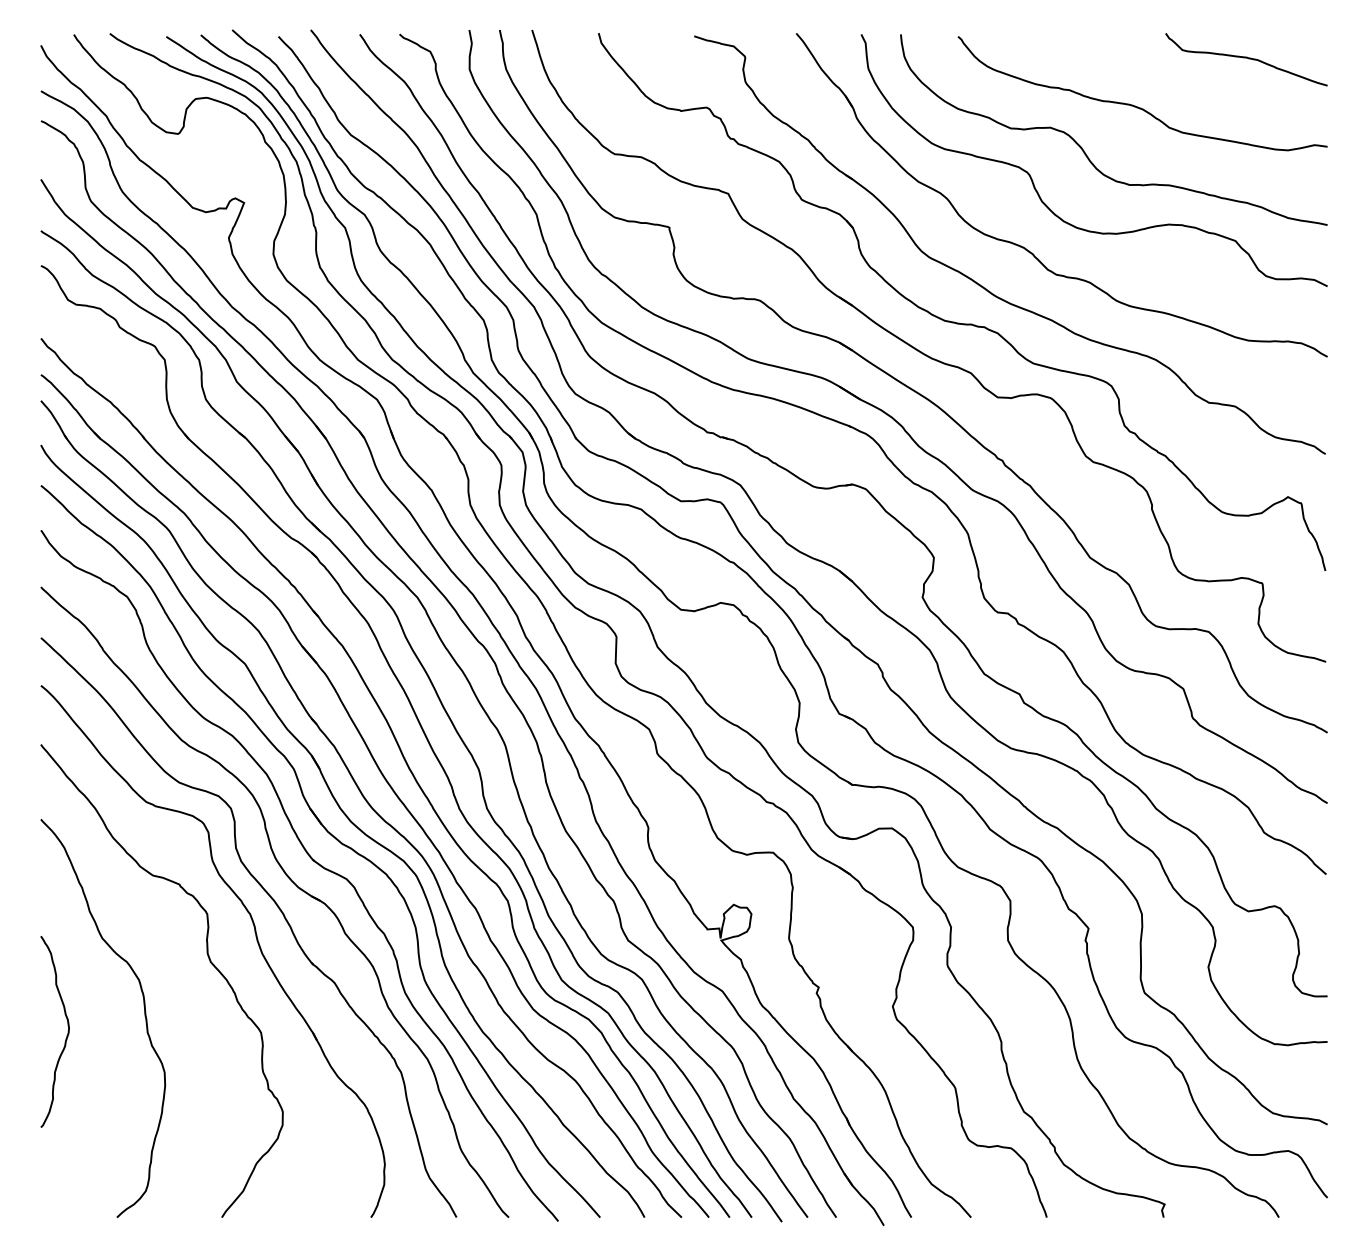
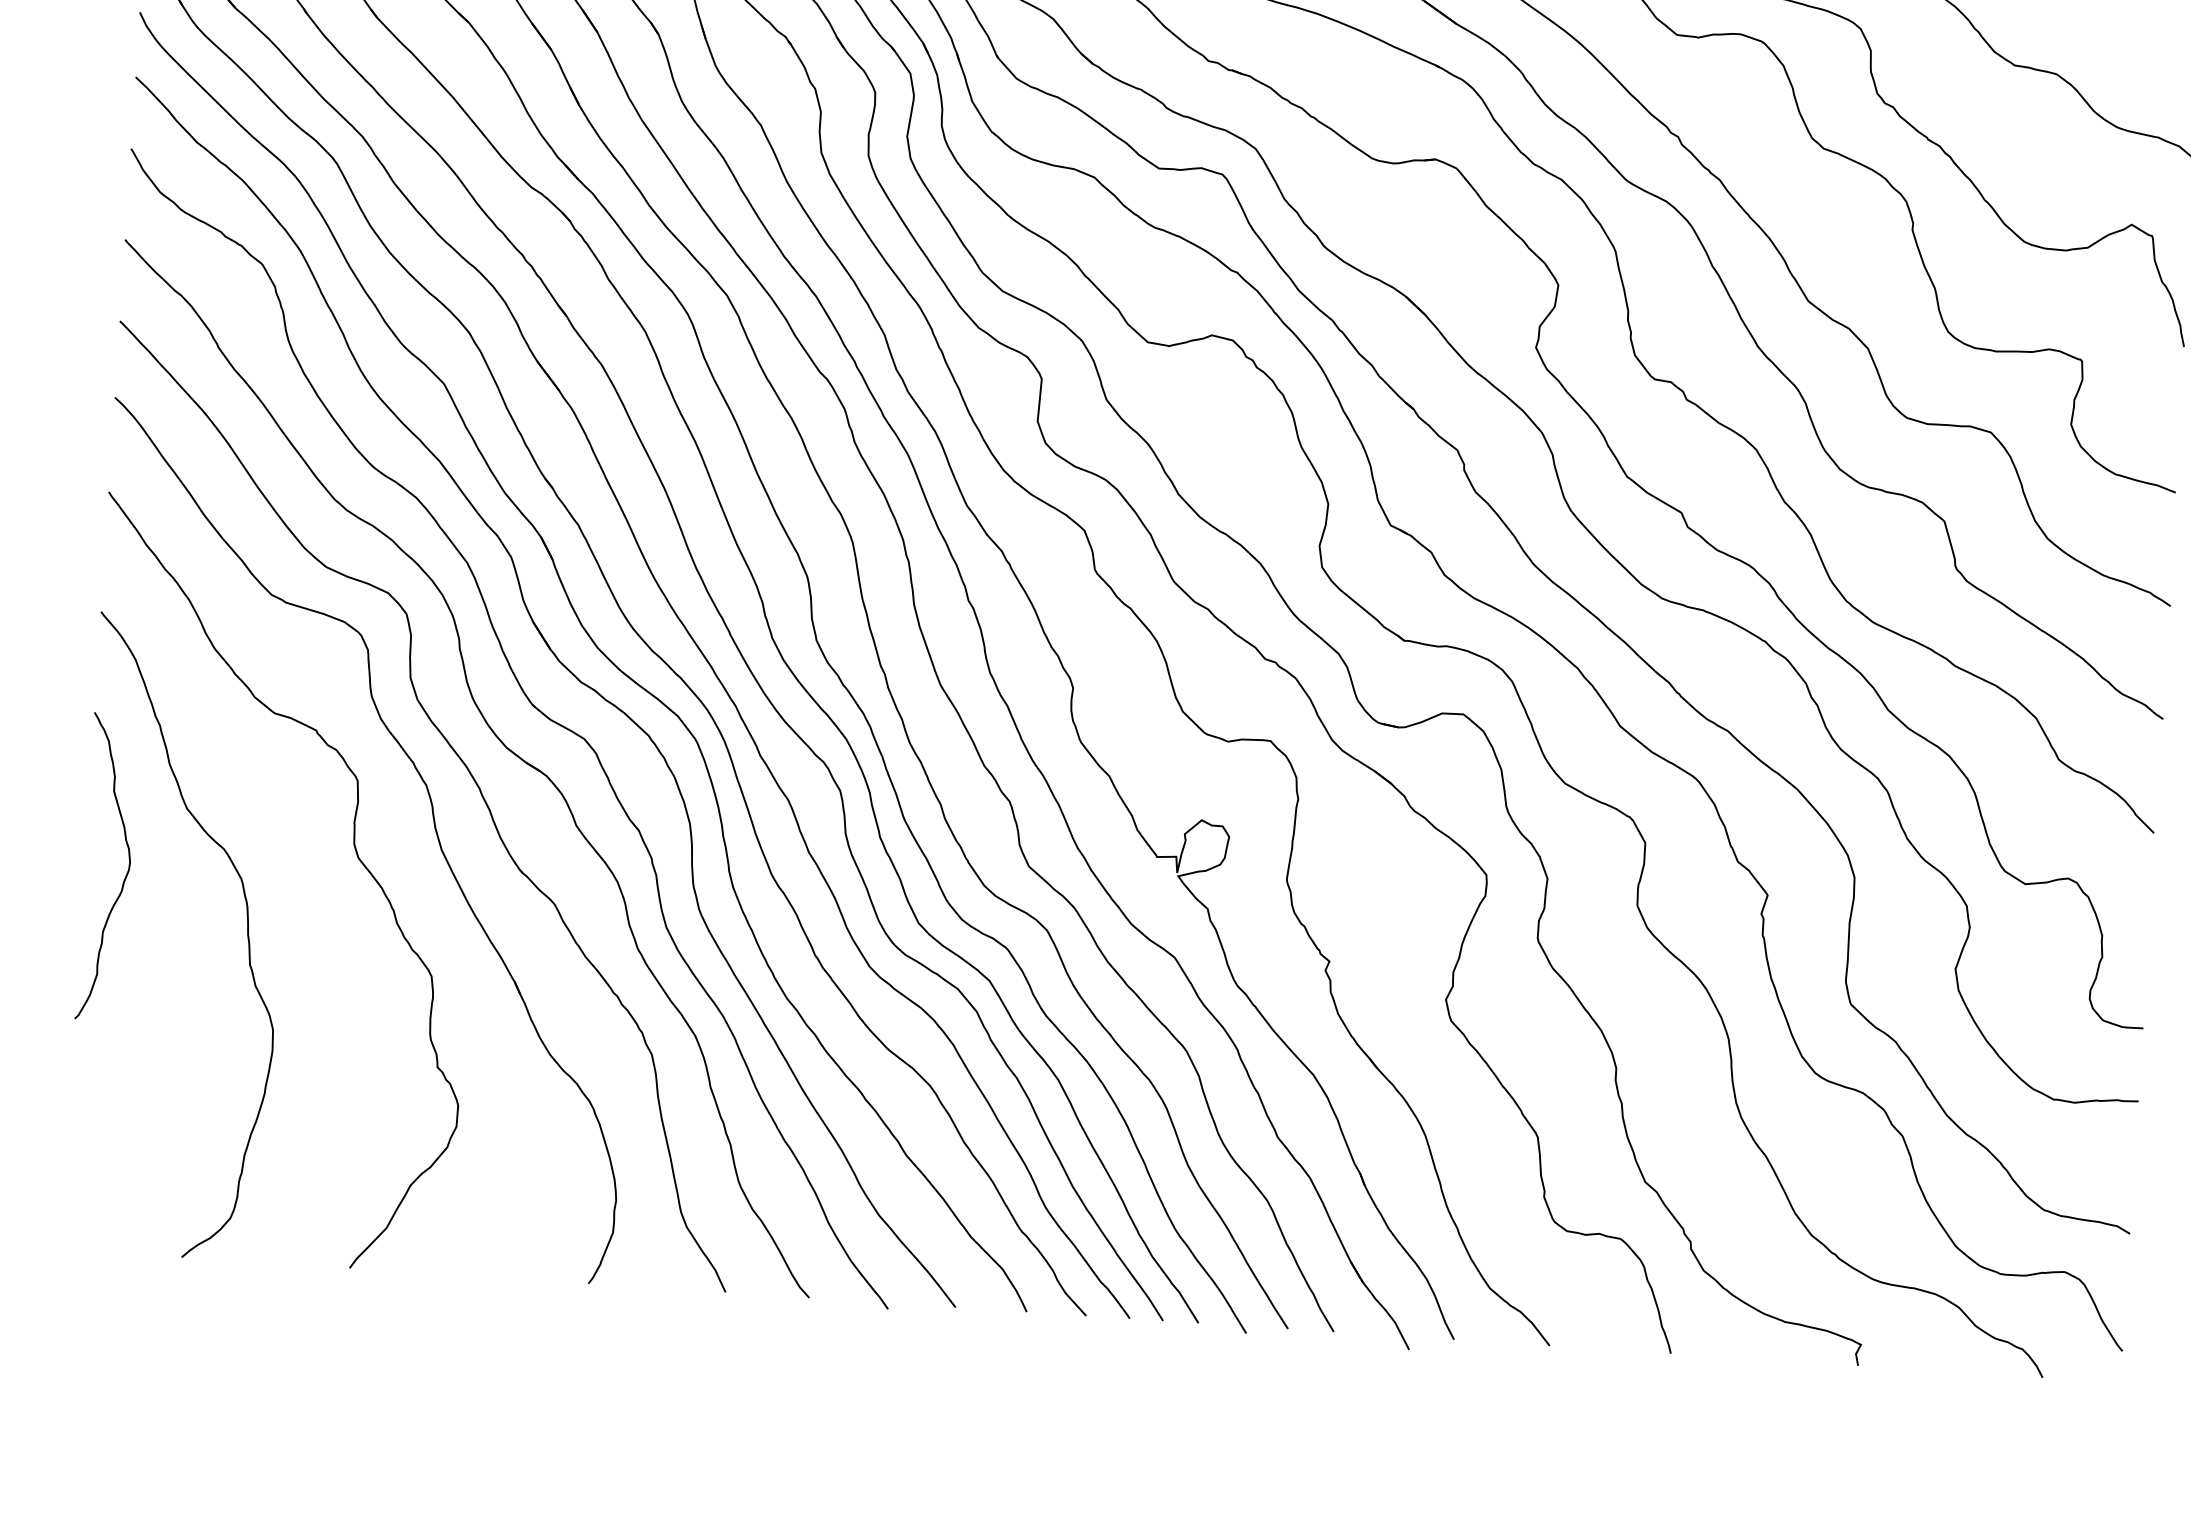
curve: (66, 1035) -> (125, 874), moved

